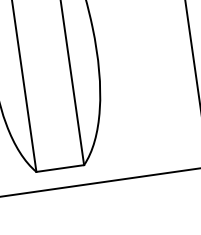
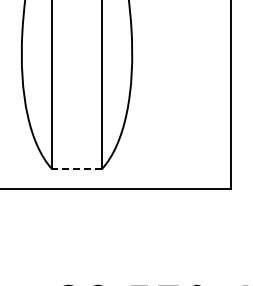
line: (59, 168) -> (76, 168), solid -> dashed

